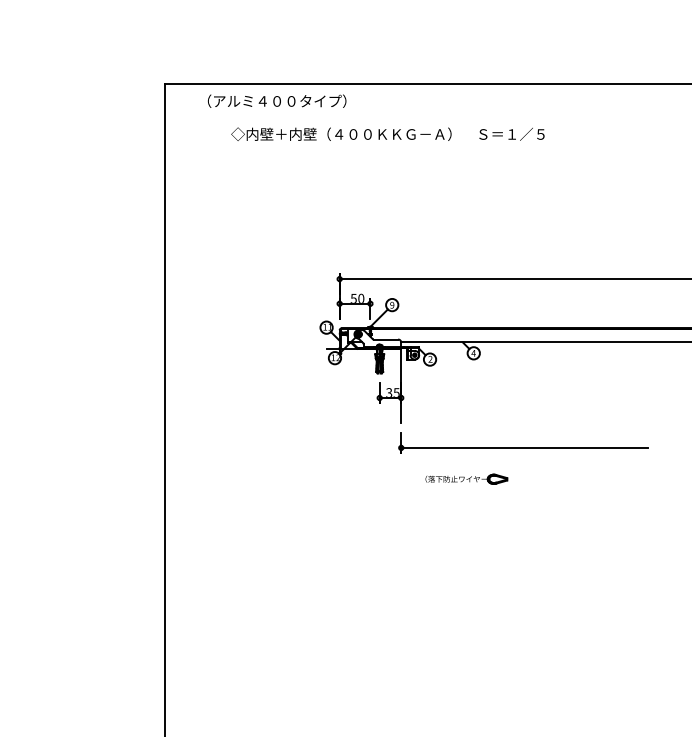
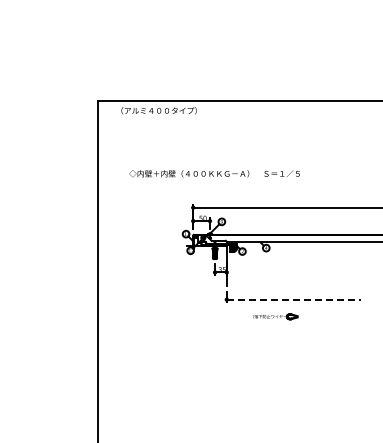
text: (387, 133) -> (214, 173), moved
line: (525, 447) -> (294, 299), solid -> dashed
part: (466, 478) -> (275, 316), moved

